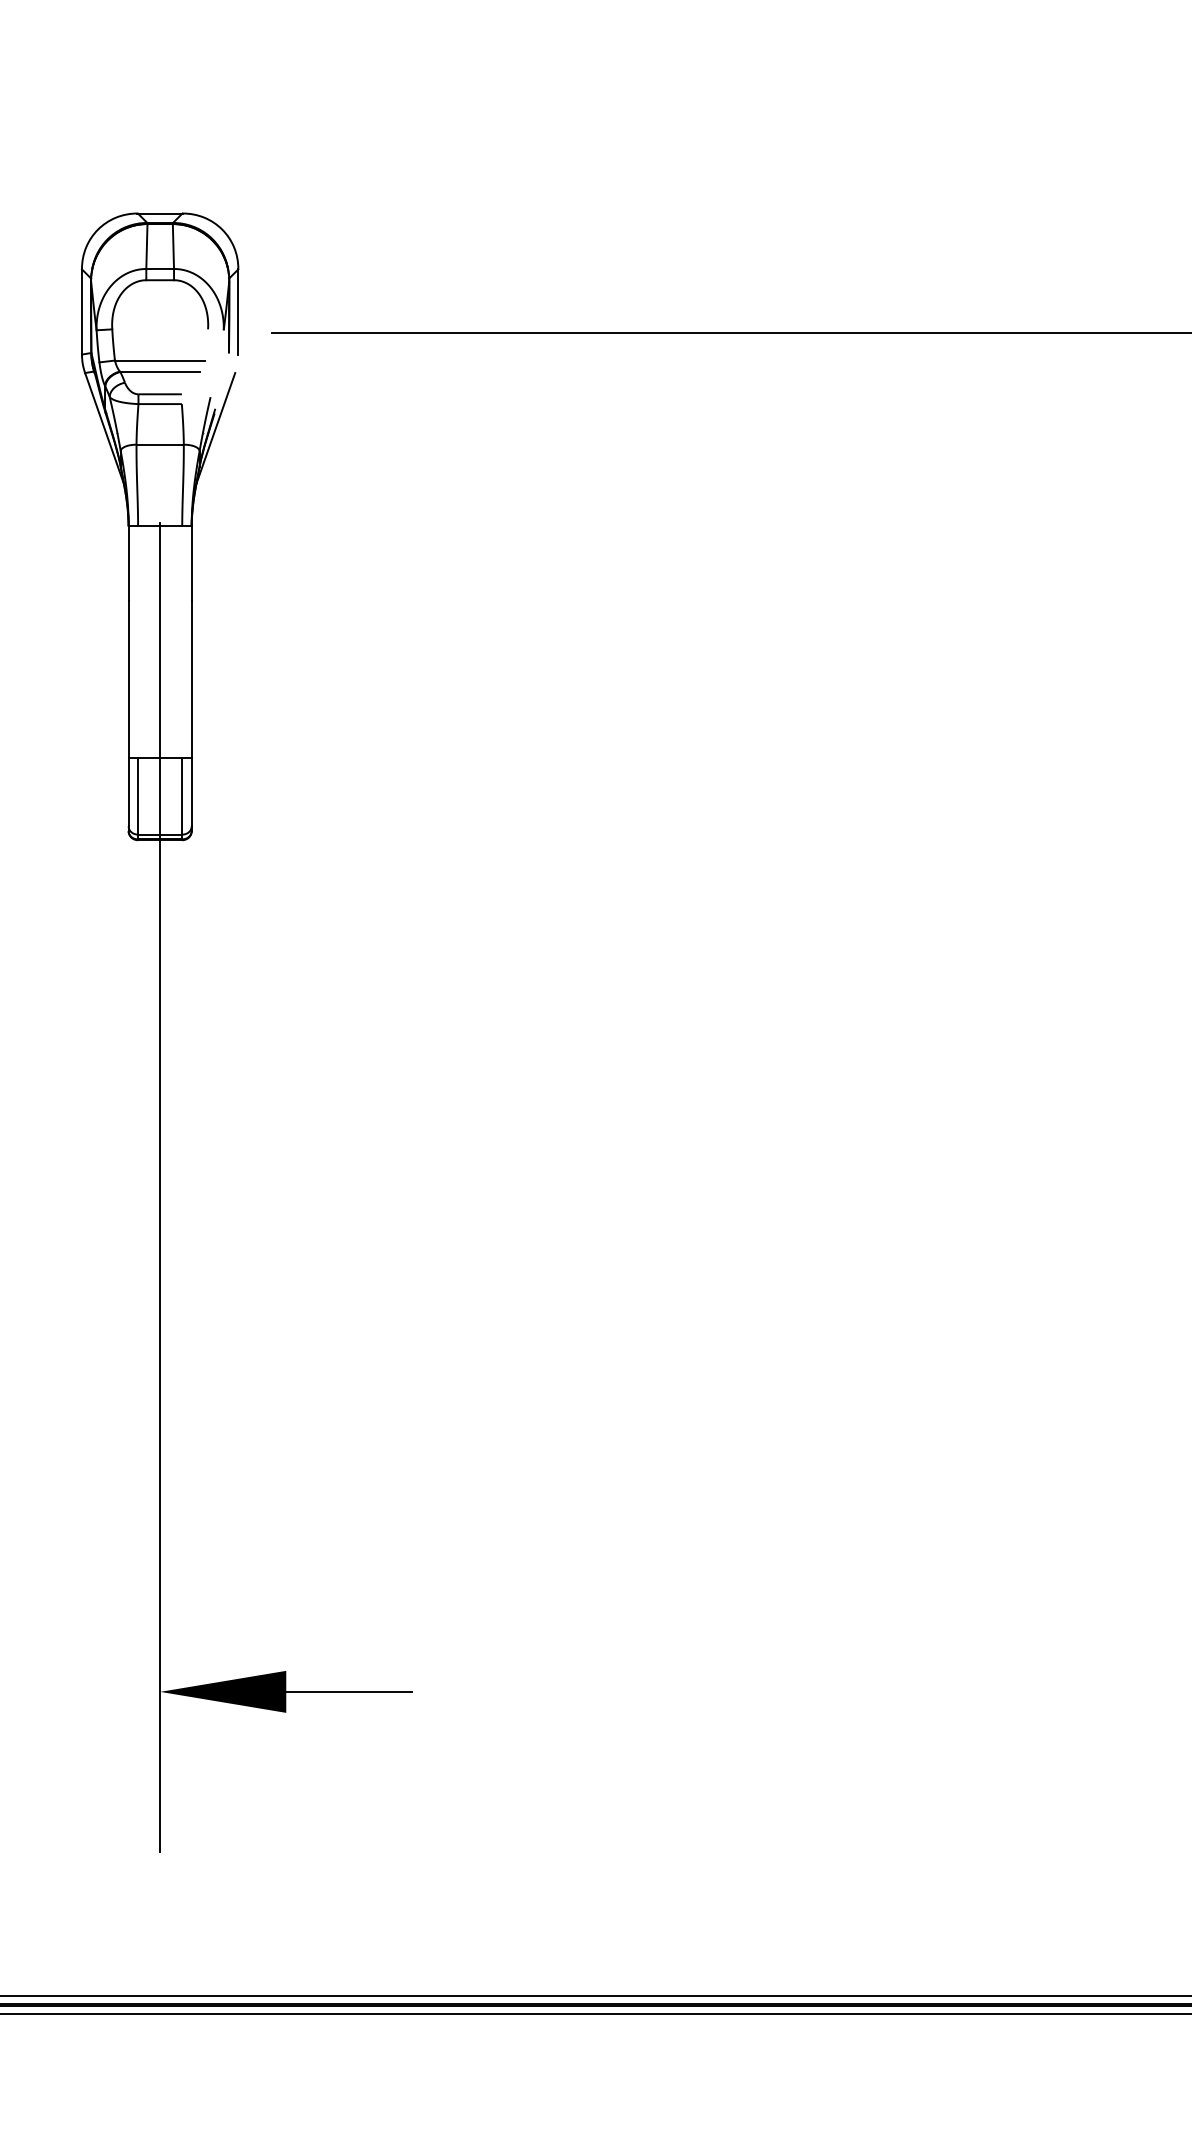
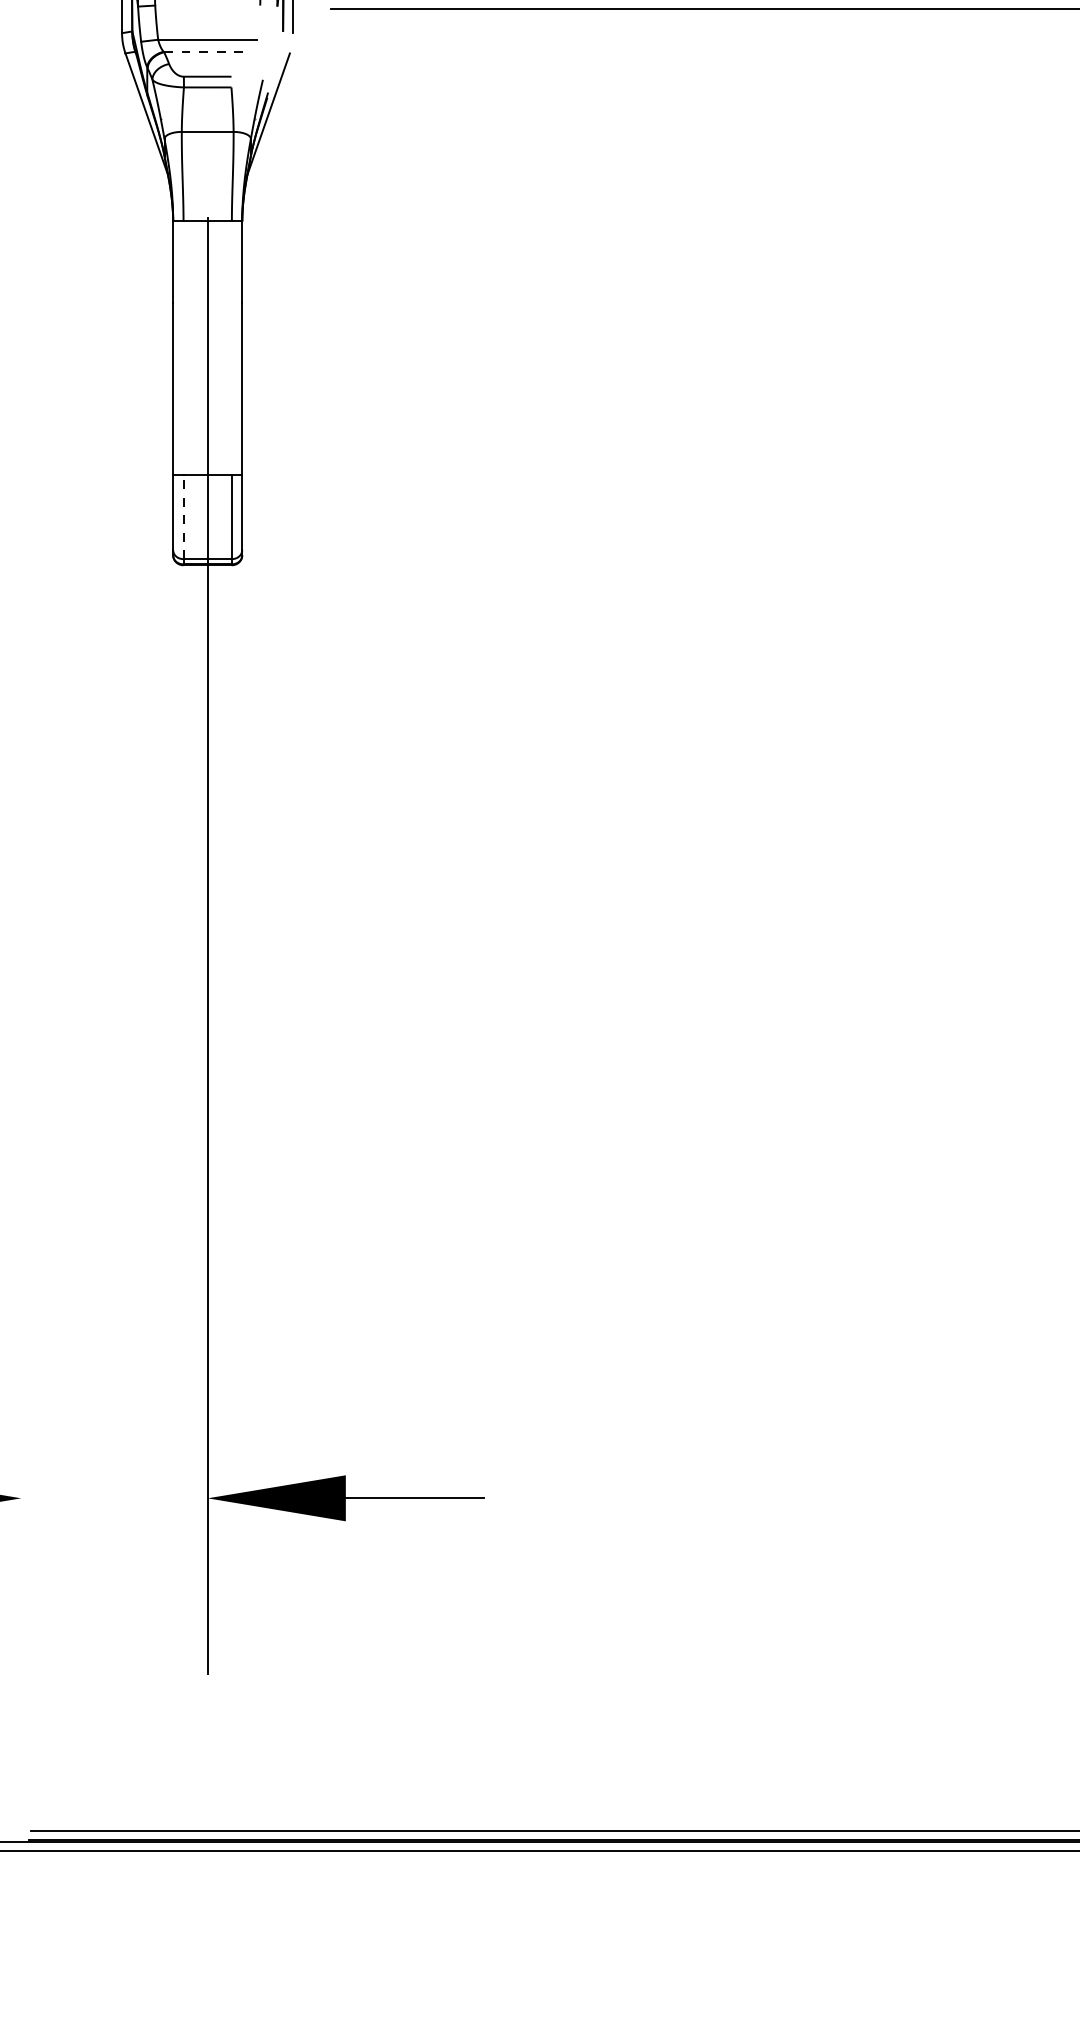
line: (160, 372) -> (208, 52), solid -> dashed
line: (138, 795) -> (183, 516), solid -> dashed

